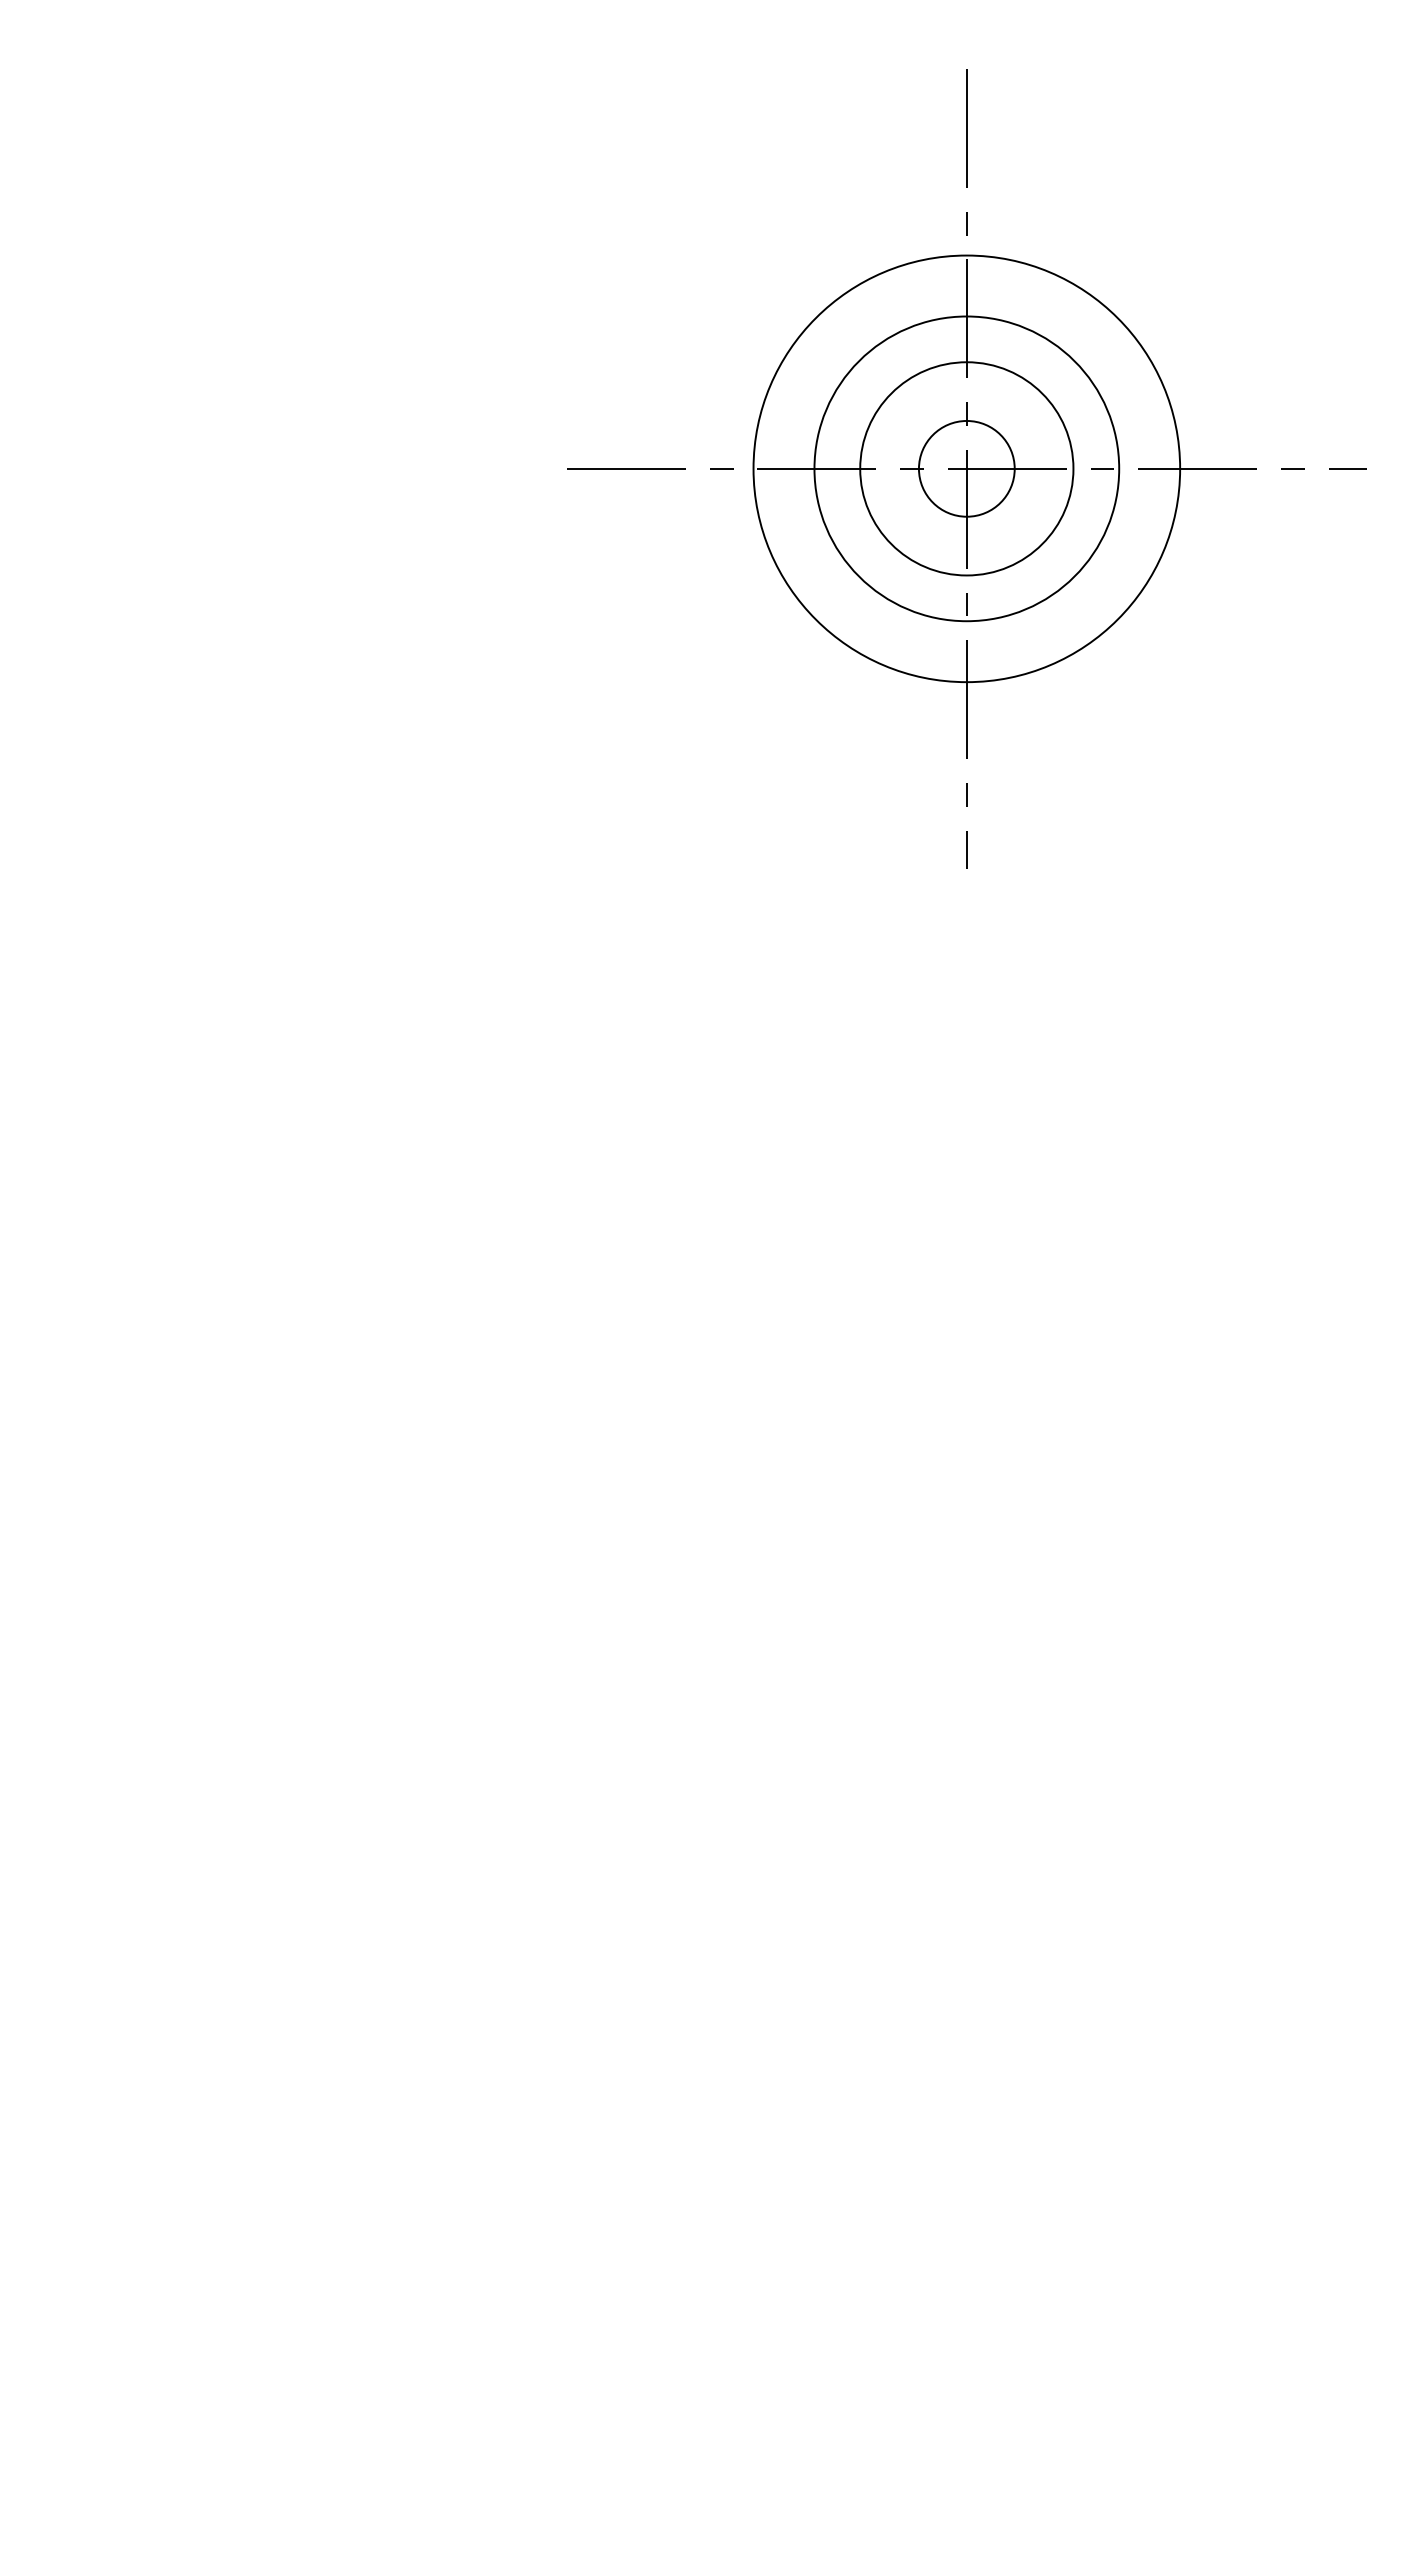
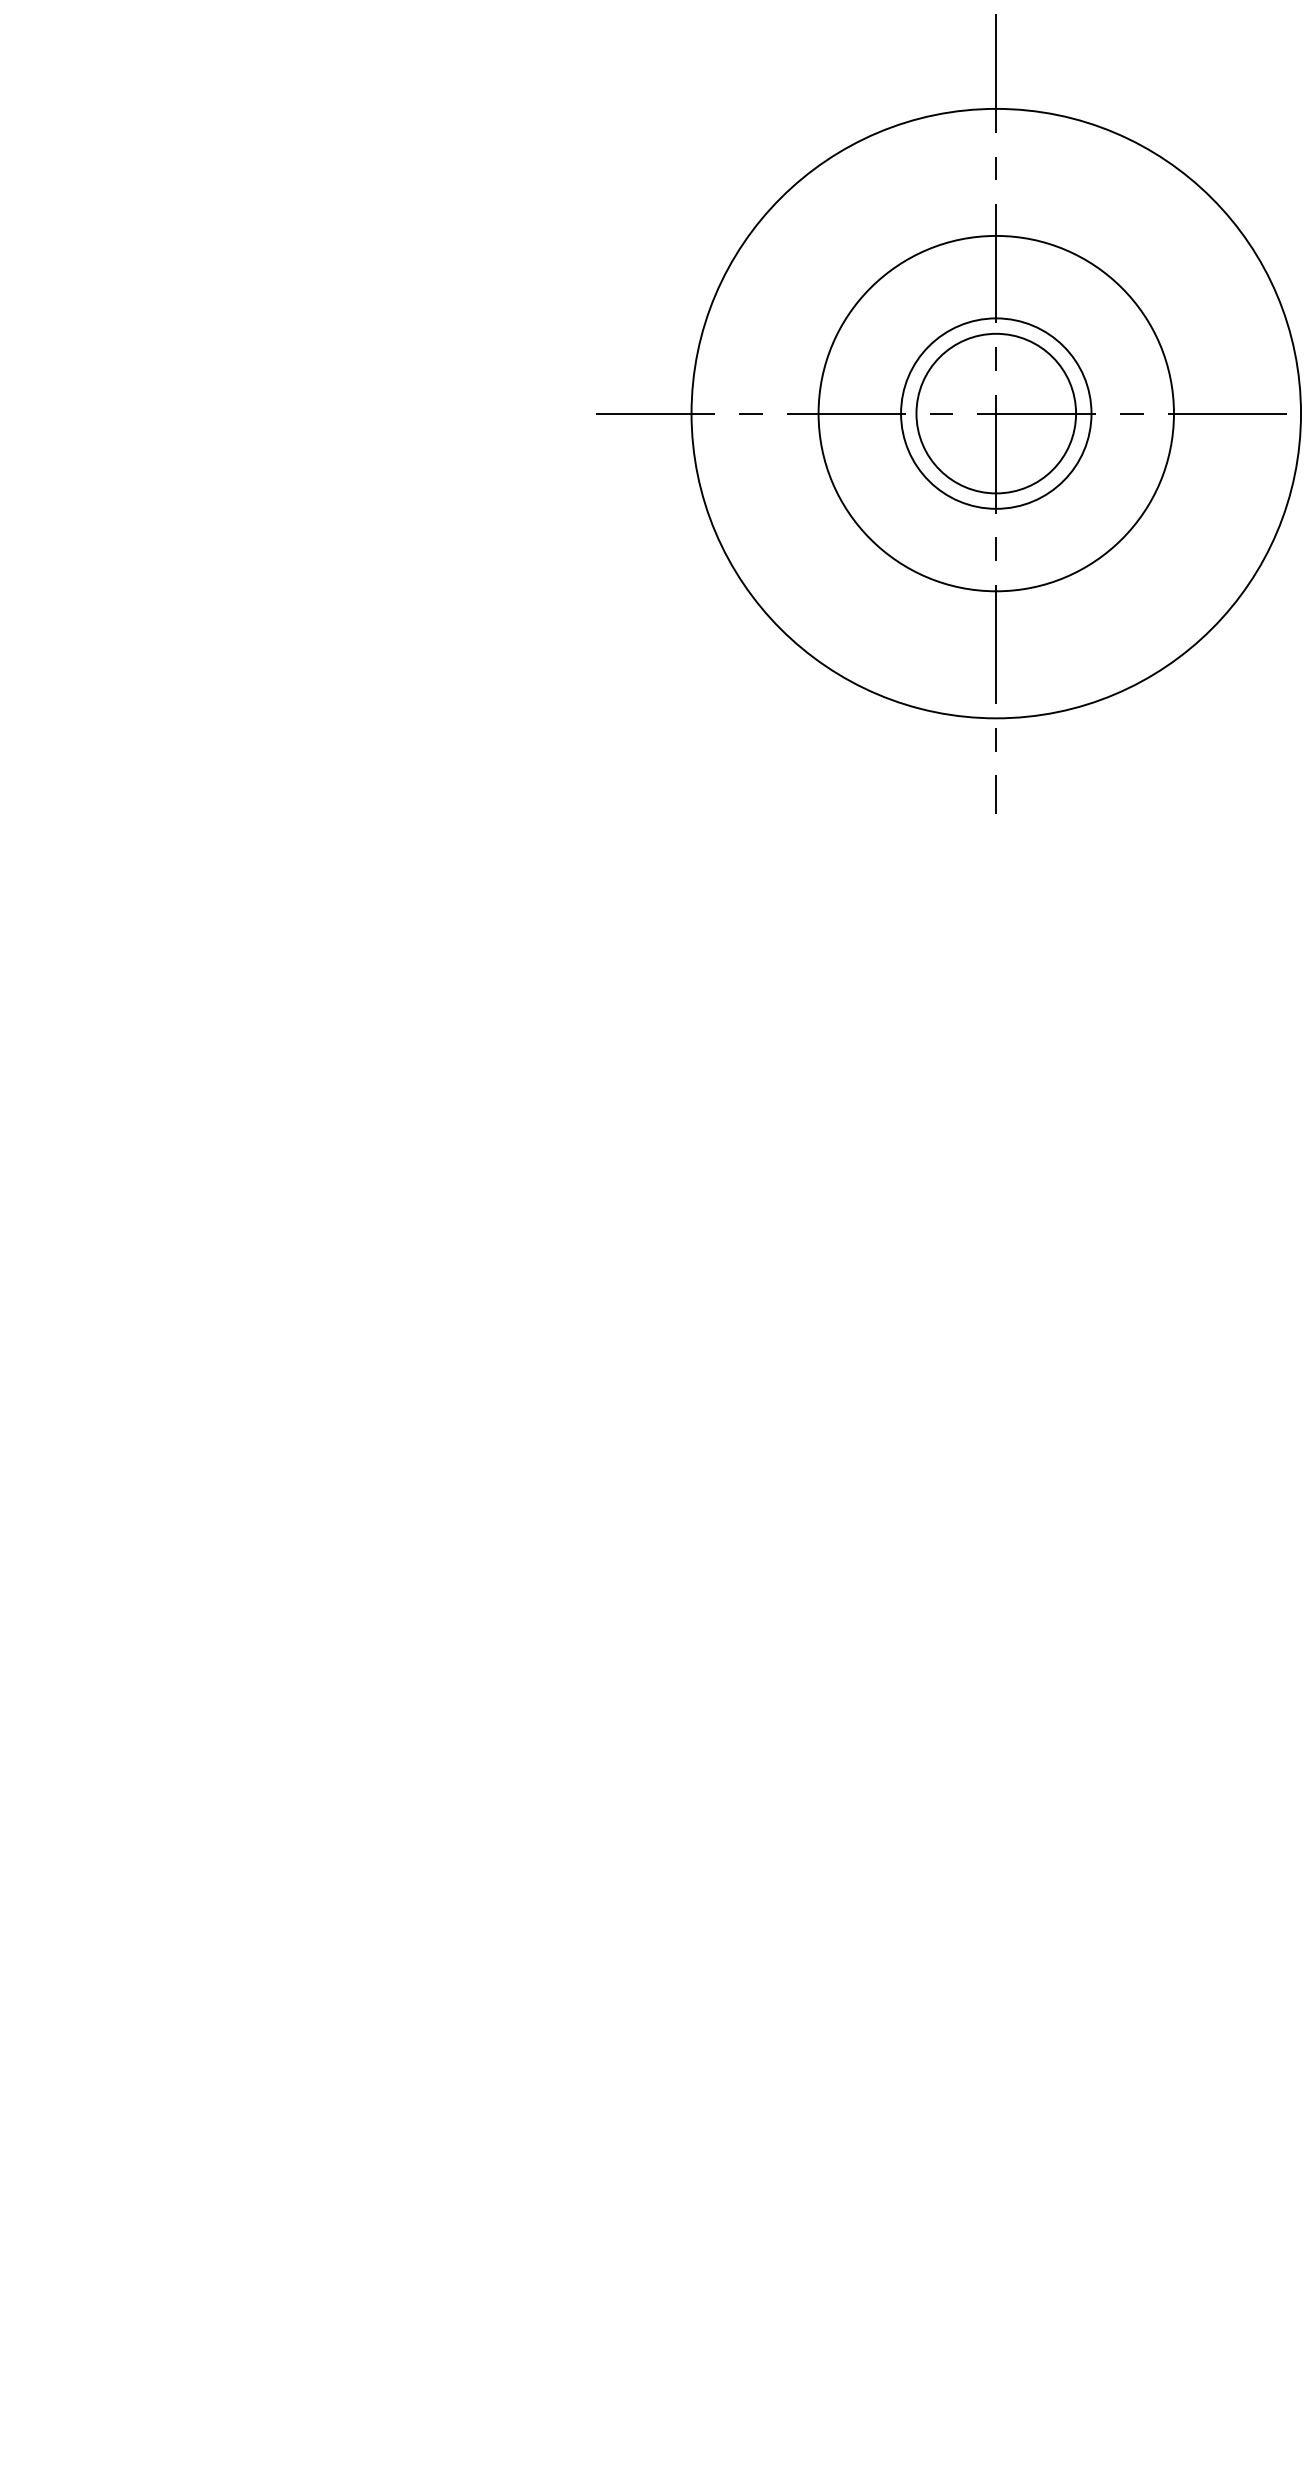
circle: (966, 468) -> (995, 413), size x0.62
circle: (966, 468) -> (995, 413), size x1.43
circle: (966, 468) -> (995, 413), size x1.67
circle: (966, 468) -> (995, 413), size x1.67

